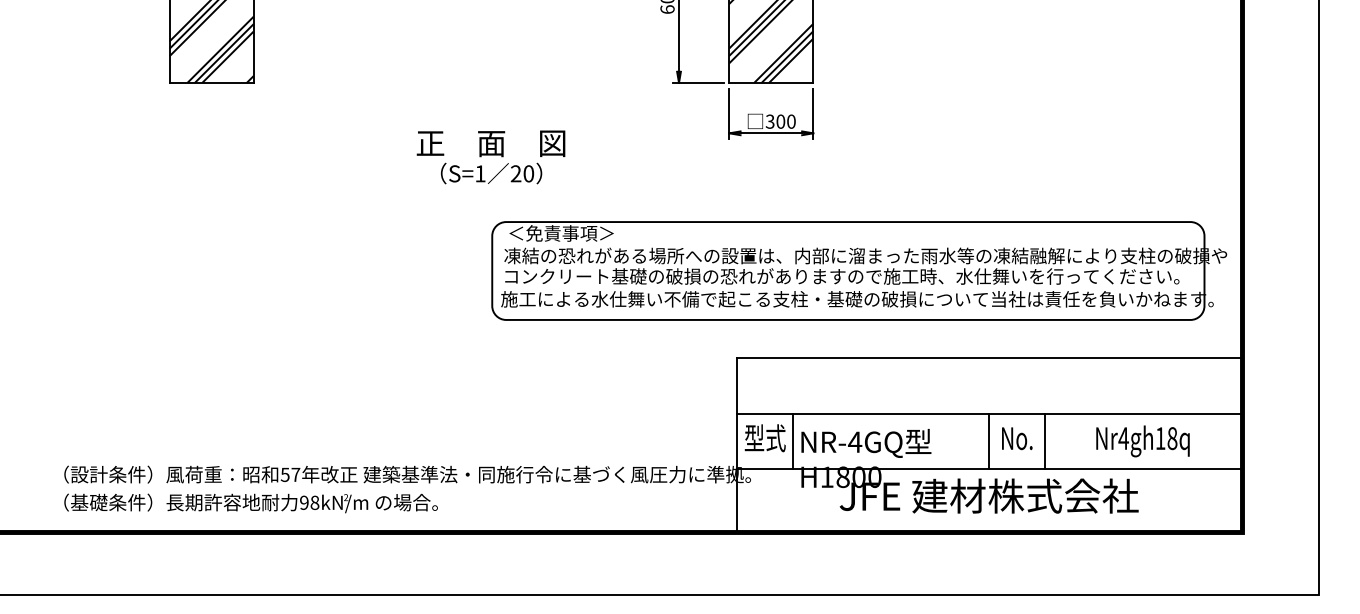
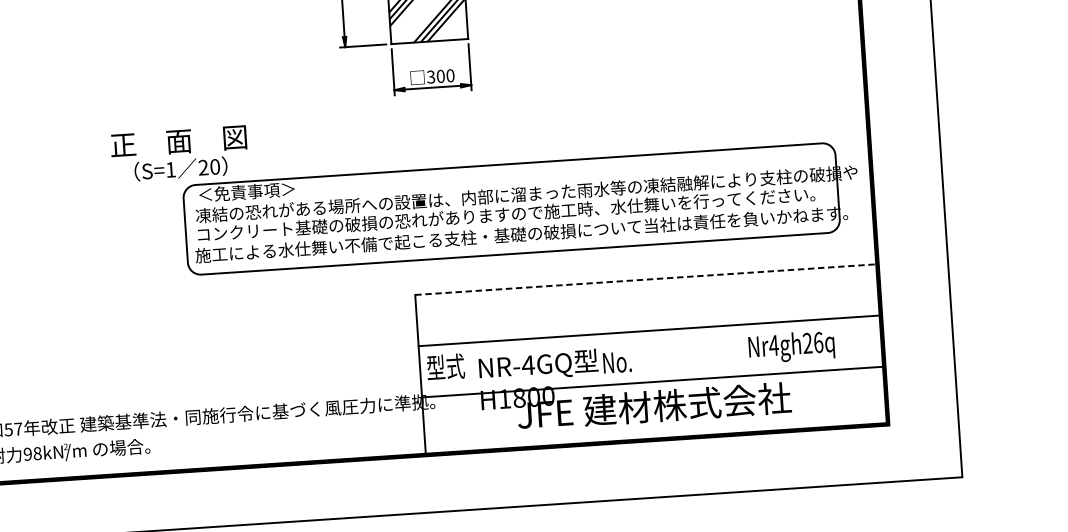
text: (490, 157) -> (179, 154), moved
line: (989, 357) -> (646, 279), solid -> dashed
text: (1017, 438) -> (617, 362), moved
text: (1166, 438) -> (813, 342), Nr4gh18q -> Nr4gh26q
line: (793, 441) -> (471, 368), removed
line: (989, 441) -> (651, 356), removed
line: (1044, 441) -> (701, 353), removed

